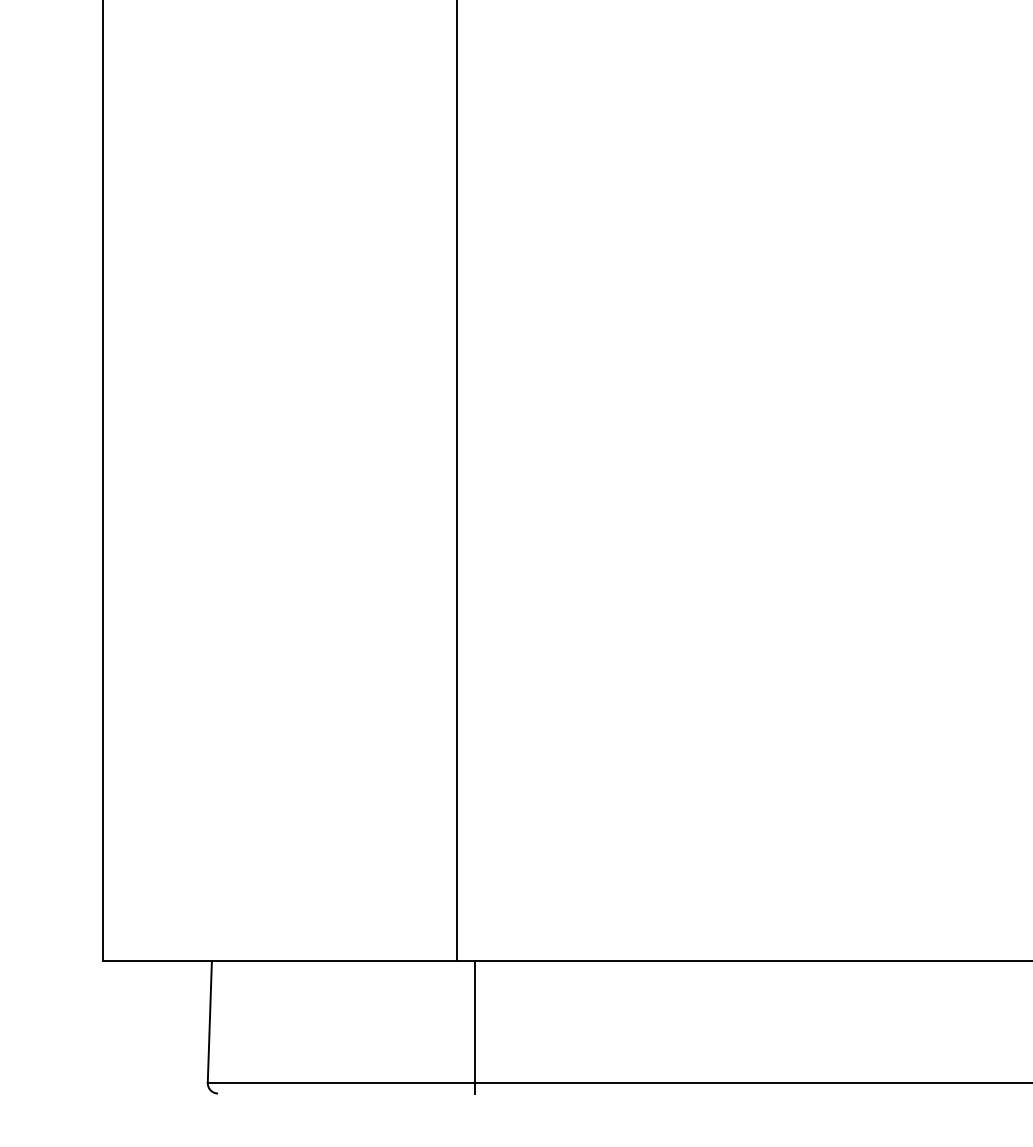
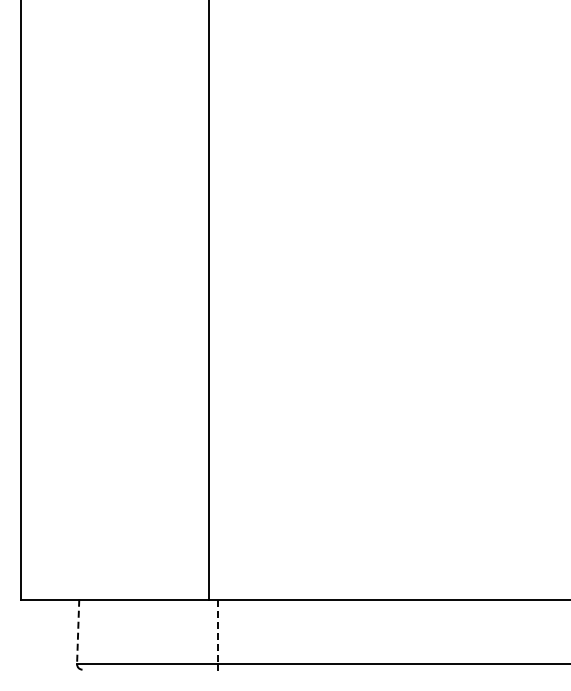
line: (210, 1023) -> (78, 632), solid -> dashed
line: (474, 1023) -> (218, 632), solid -> dashed

